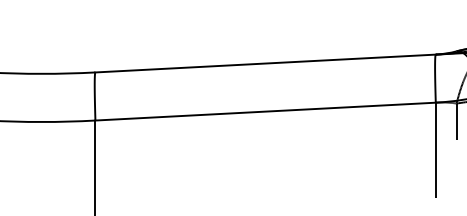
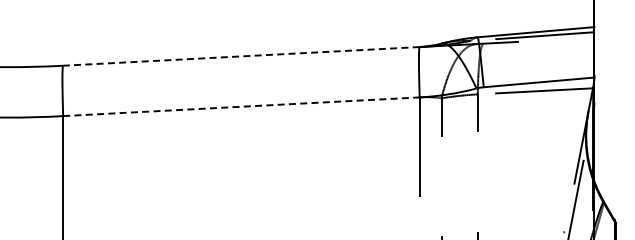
line: (265, 63) -> (241, 56), solid -> dashed
line: (265, 111) -> (241, 106), solid -> dashed

